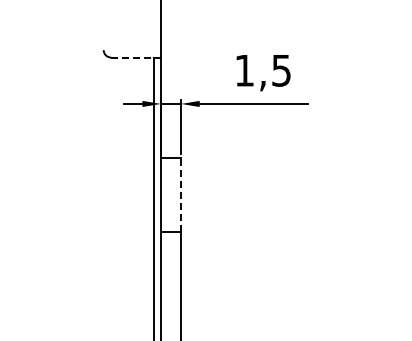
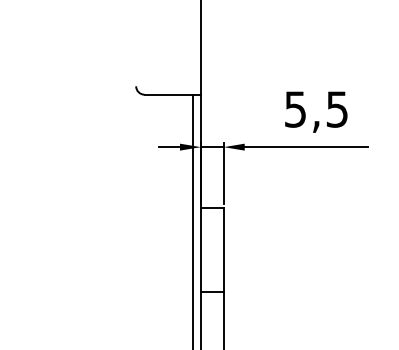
line: (132, 57) -> (168, 94), dashed -> solid
text: (244, 70) -> (295, 109), 1,5 -> 5,5
line: (181, 194) -> (224, 249), dashed -> solid

